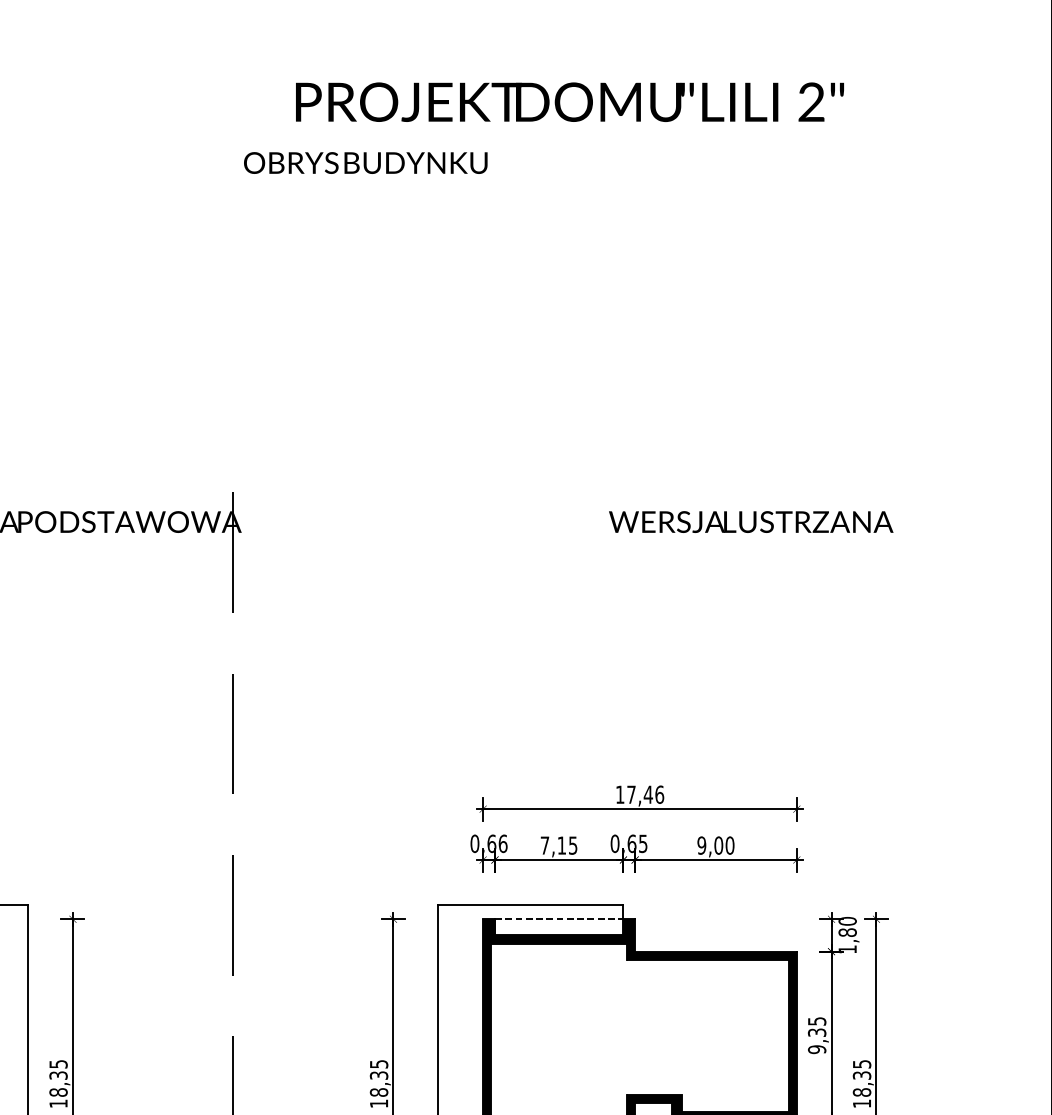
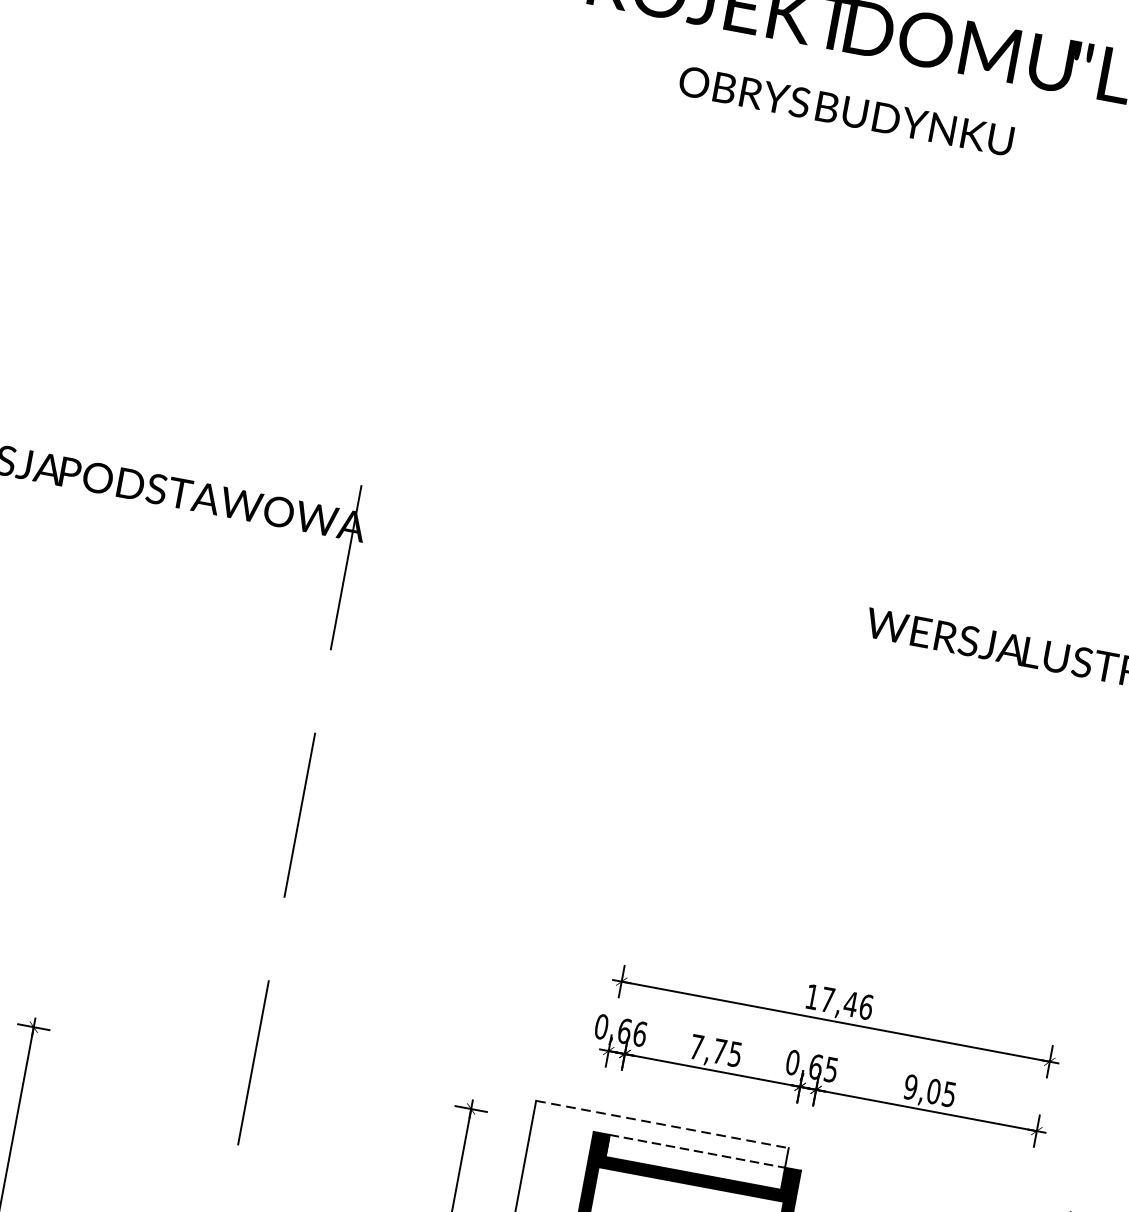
text: (365, 162) -> (846, 110), moved
text: (561, 845) -> (719, 1051), 7,15 -> 7,75
text: (729, 845) -> (948, 1094), 9,00 -> 9,05
line: (530, 904) -> (661, 1123), solid -> dashed

